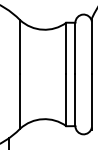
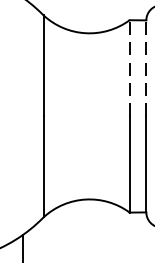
line: (66, 48) -> (129, 68), solid -> dashed
line: (75, 48) -> (146, 68), solid -> dashed

